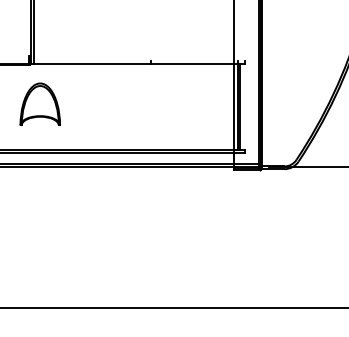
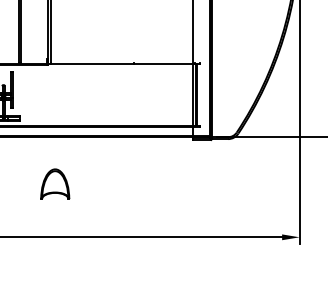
part: (40, 103) -> (55, 183), moved

